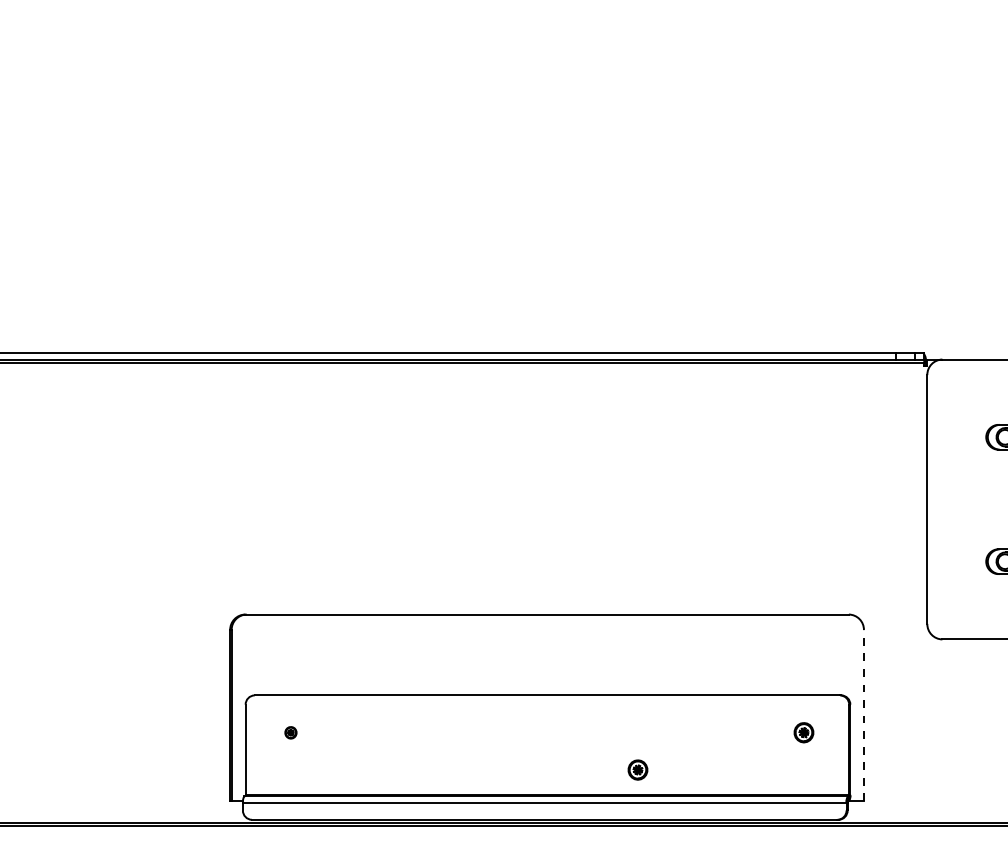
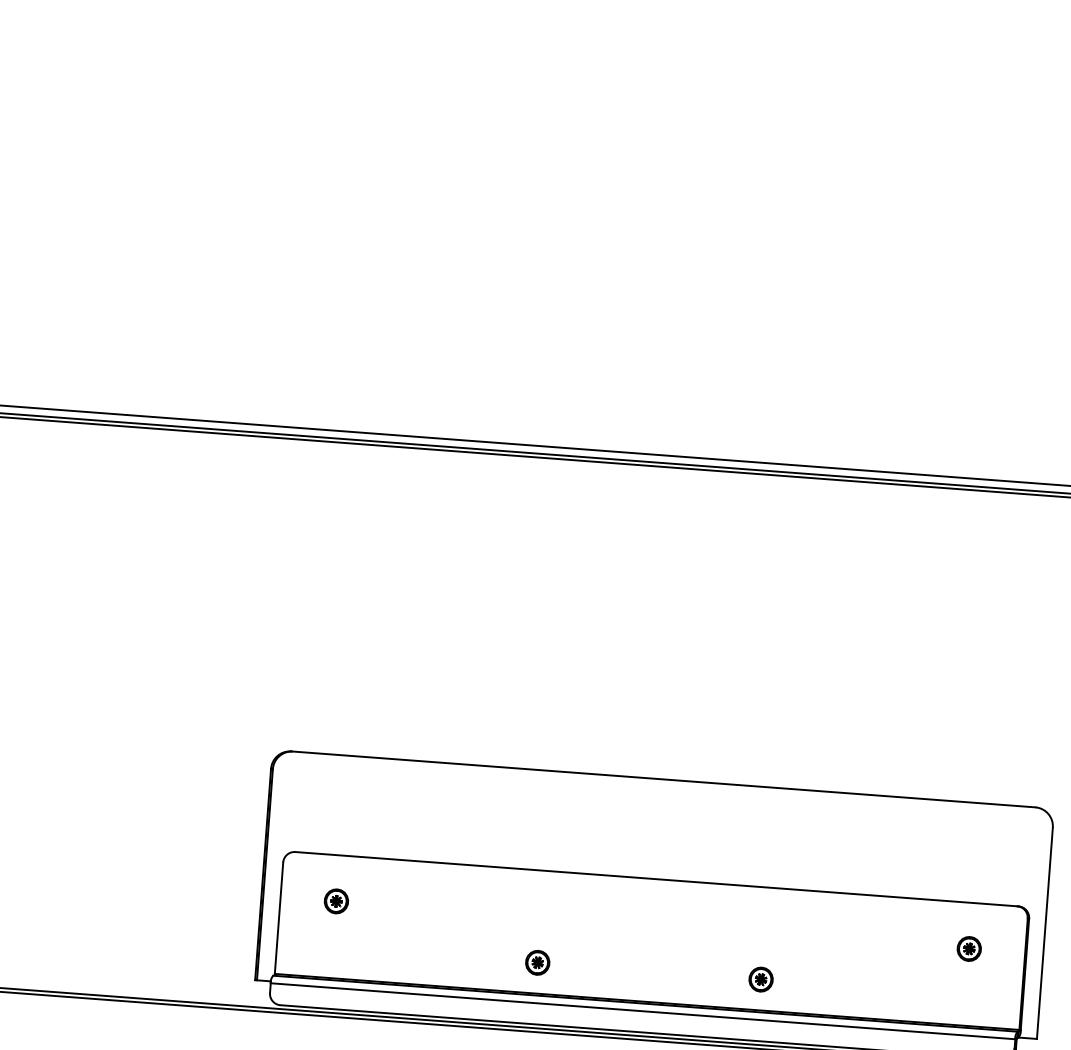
line: (863, 715) -> (1044, 933), dashed -> solid
part: (290, 732) -> (335, 901), size x1.67
part: (456, 769) -> (537, 962), added

